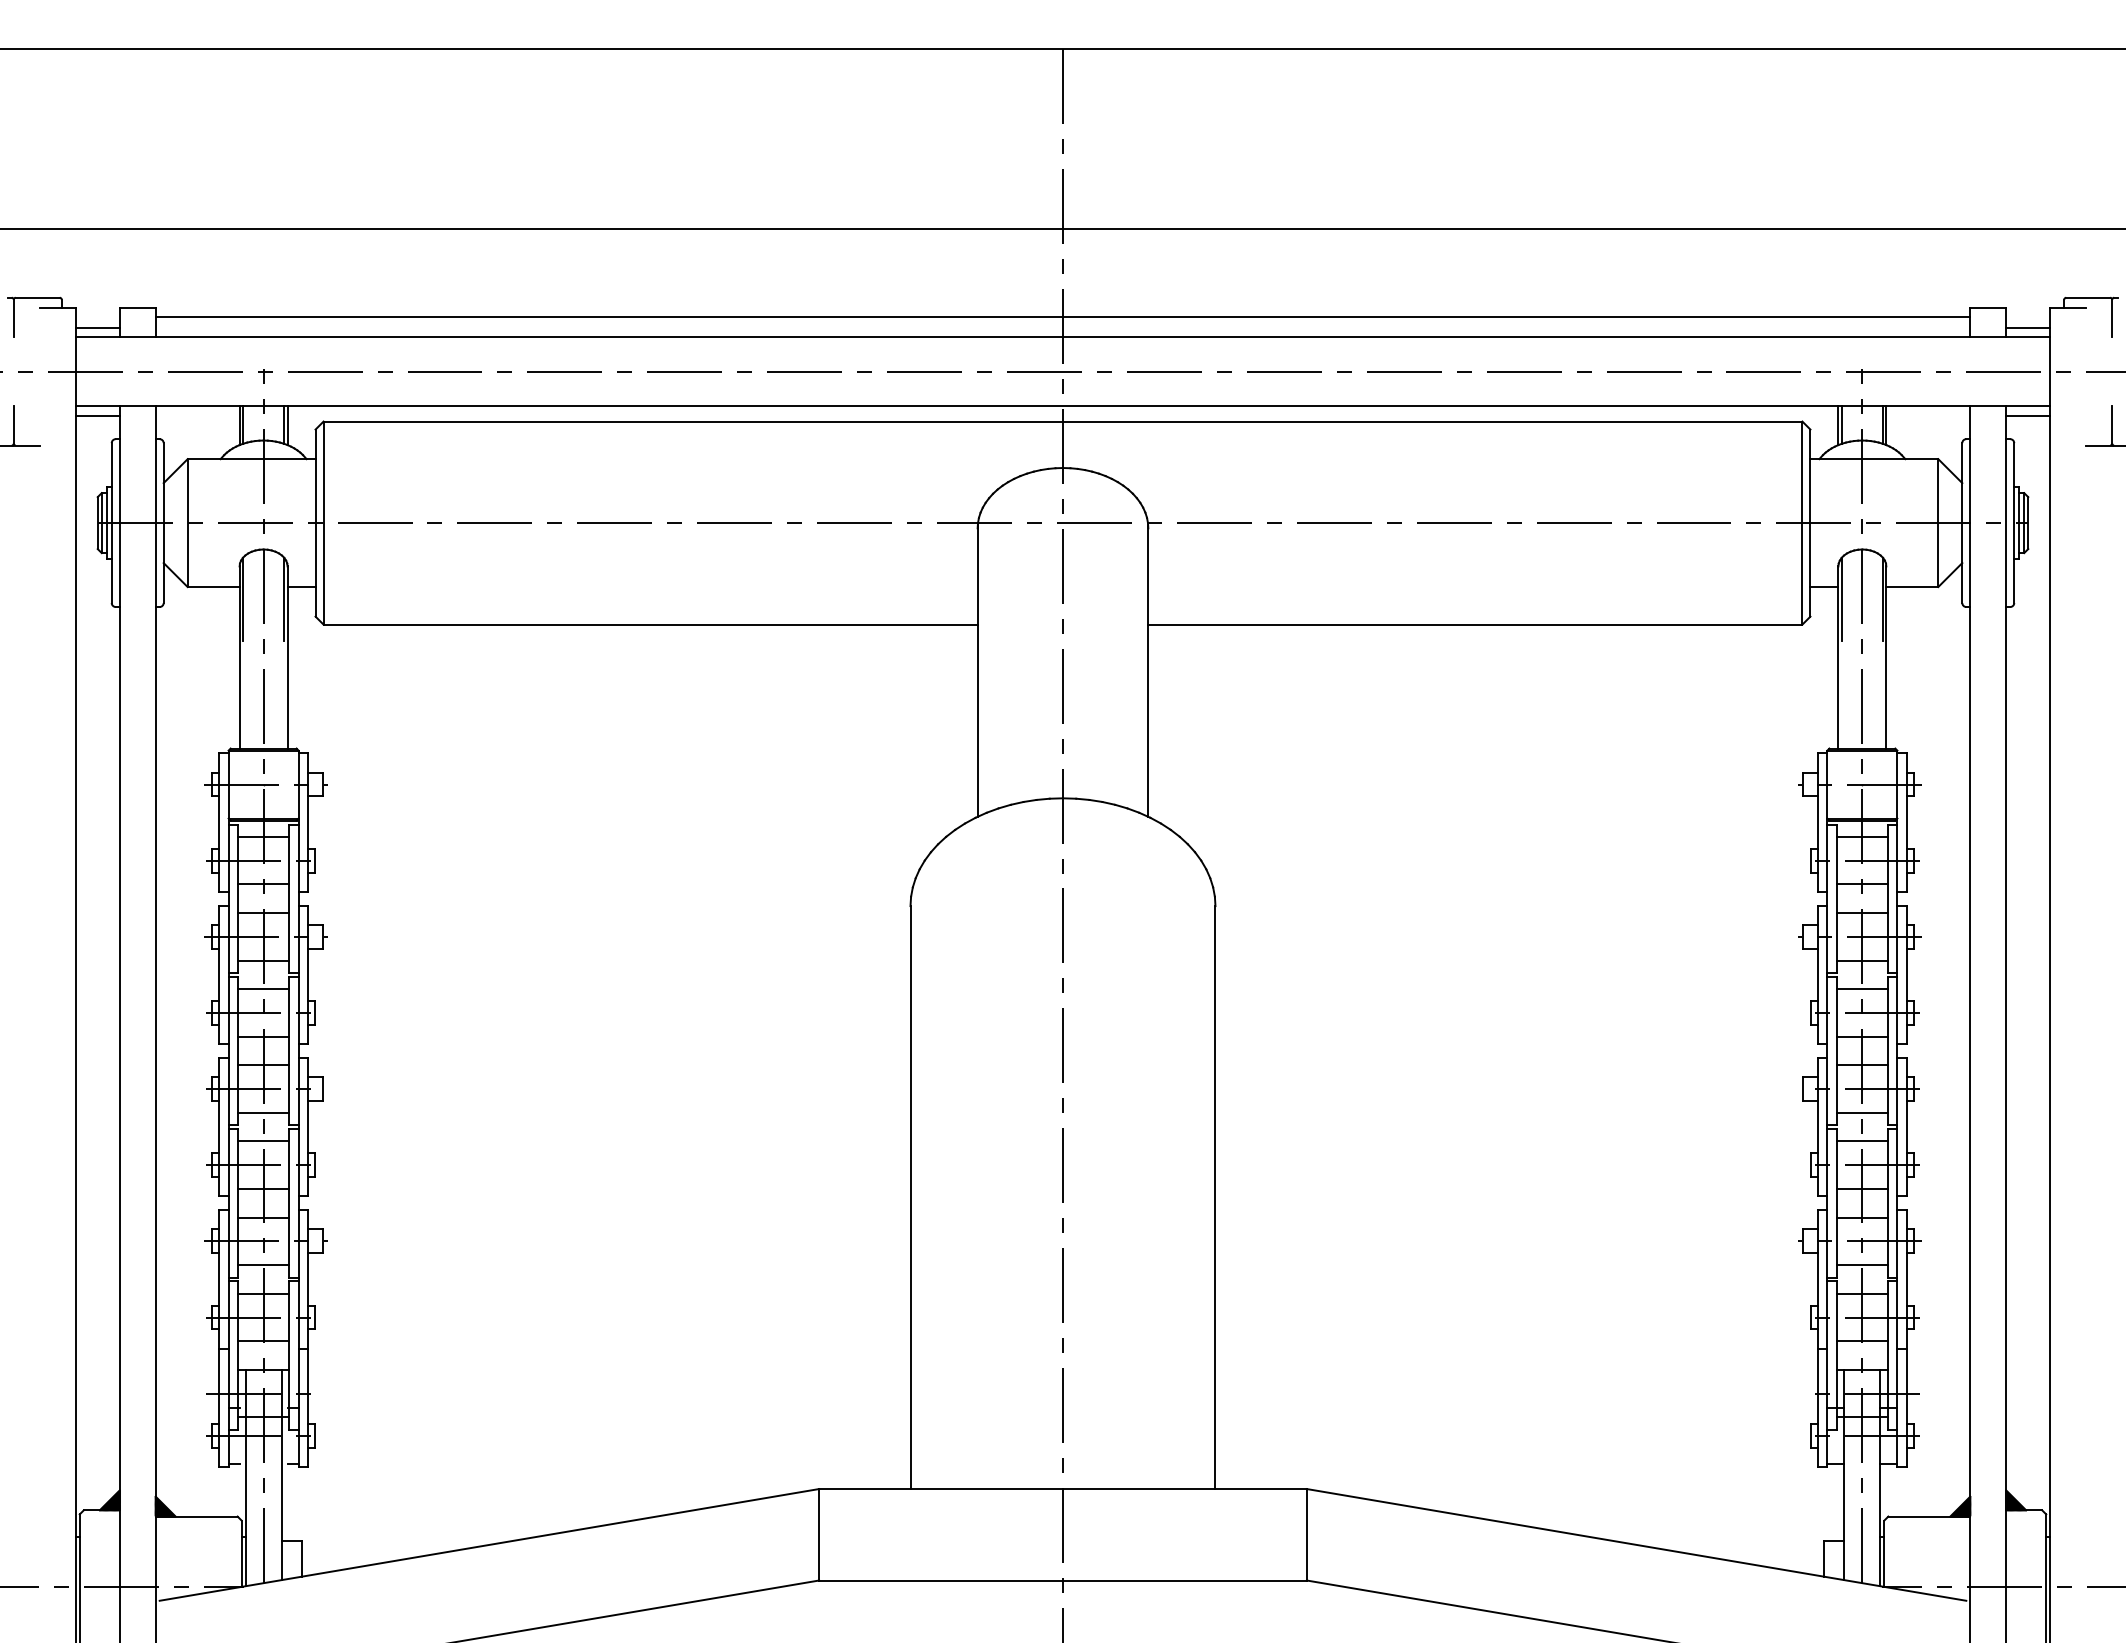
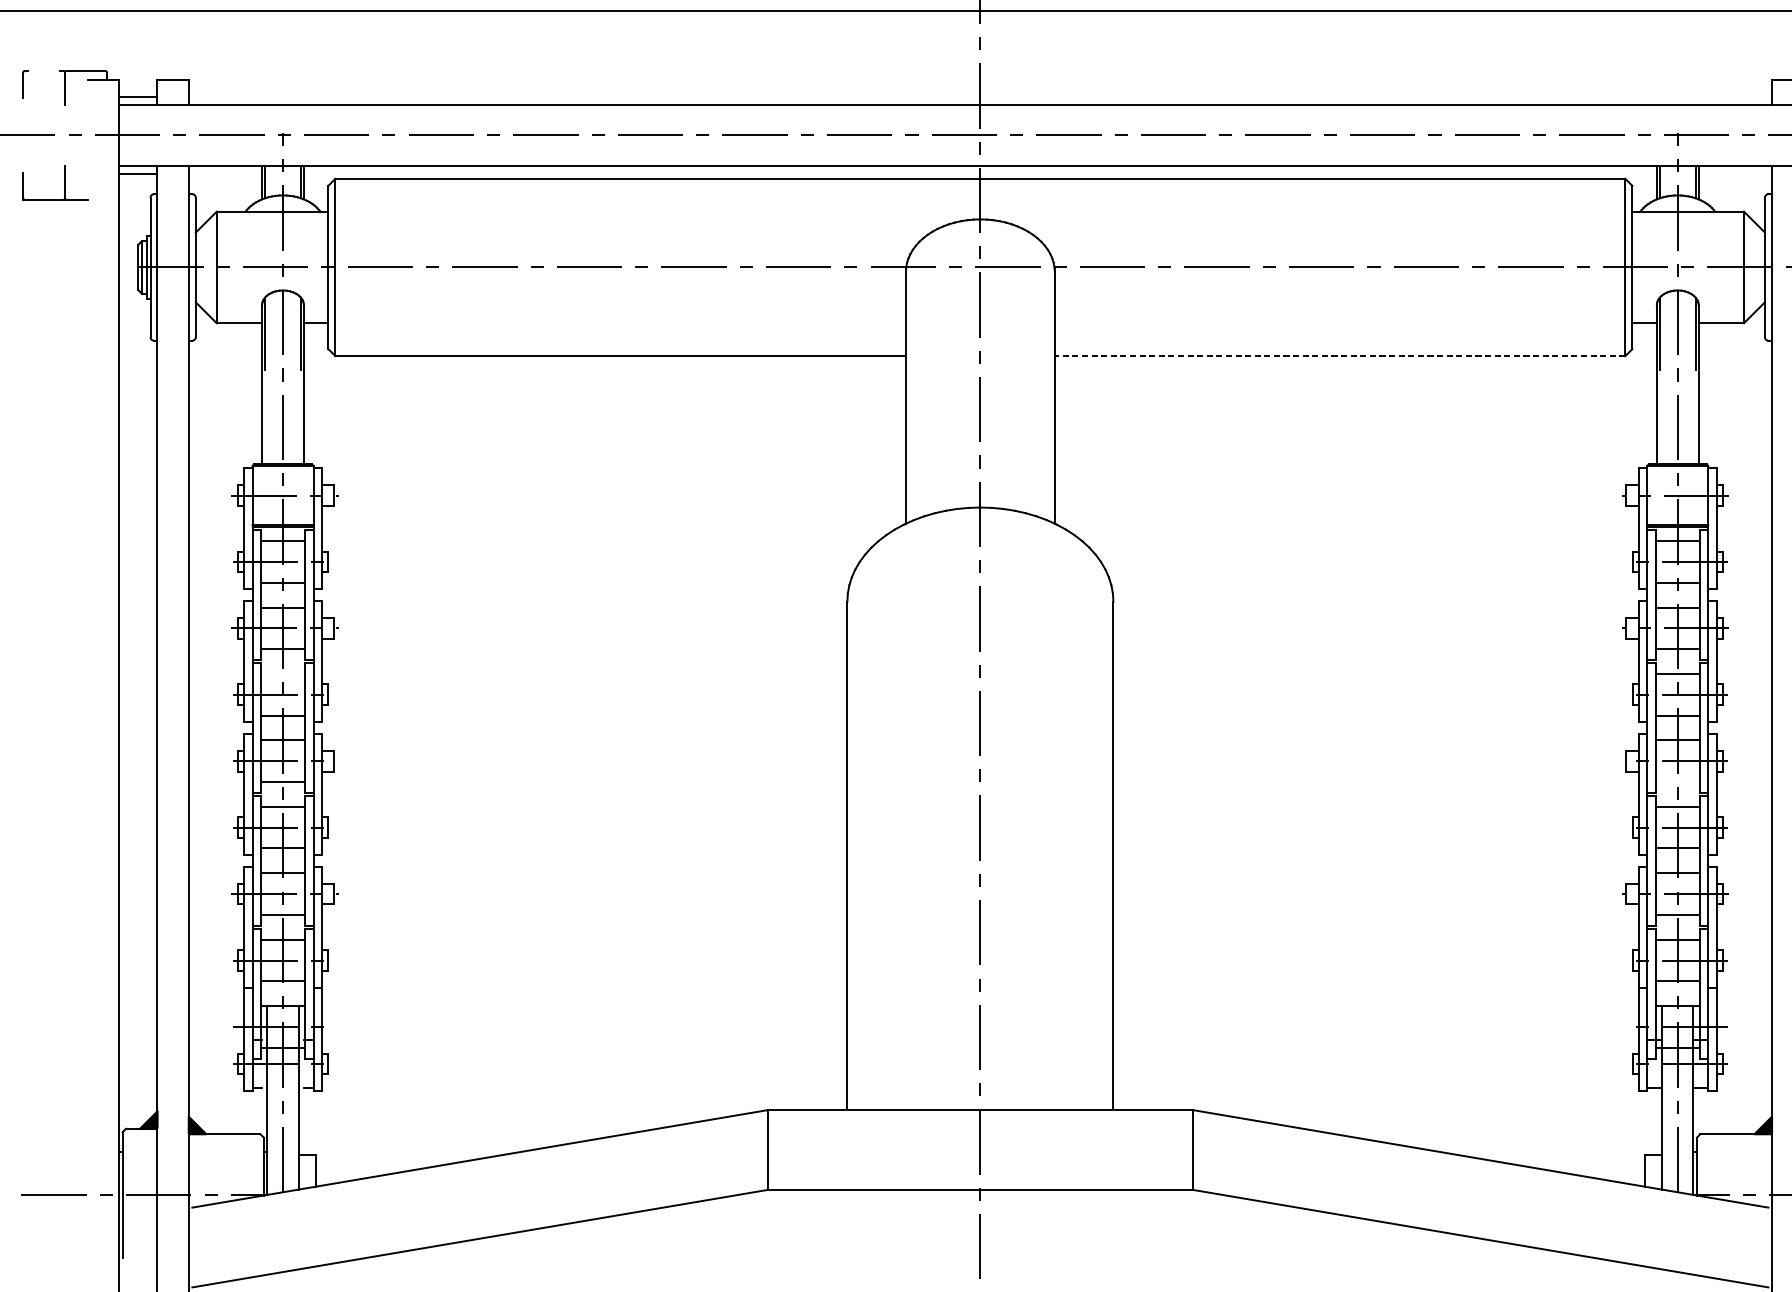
line: (1062, 316) -> (979, 87), removed
line: (1474, 624) -> (1339, 355), solid -> dashed
line: (263, 989) -> (282, 674), removed
line: (1861, 1112) -> (1676, 781), removed

